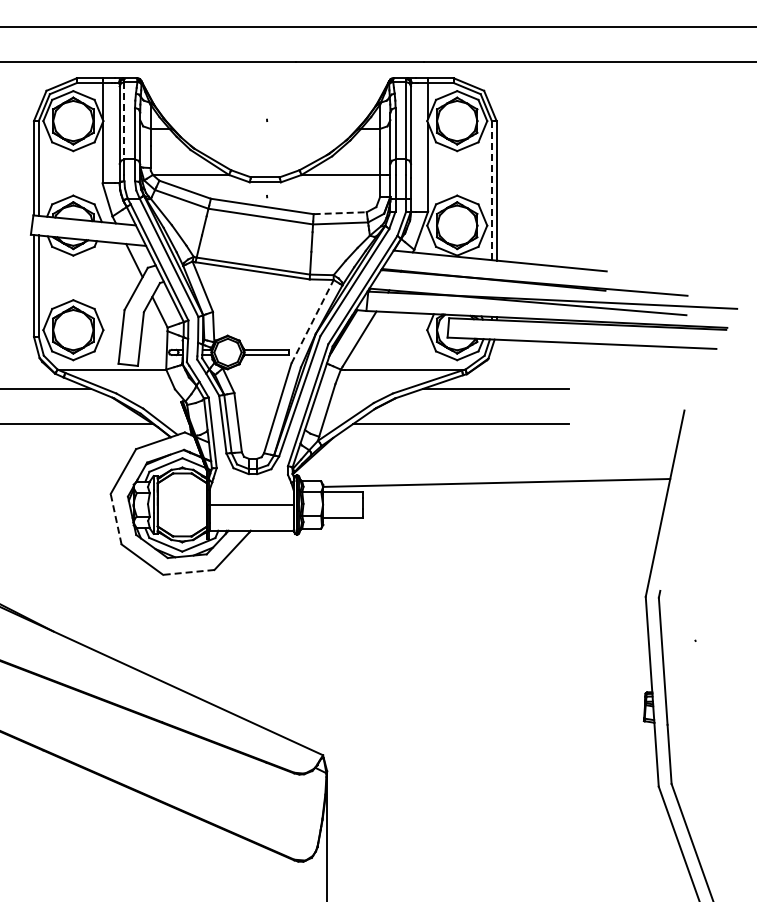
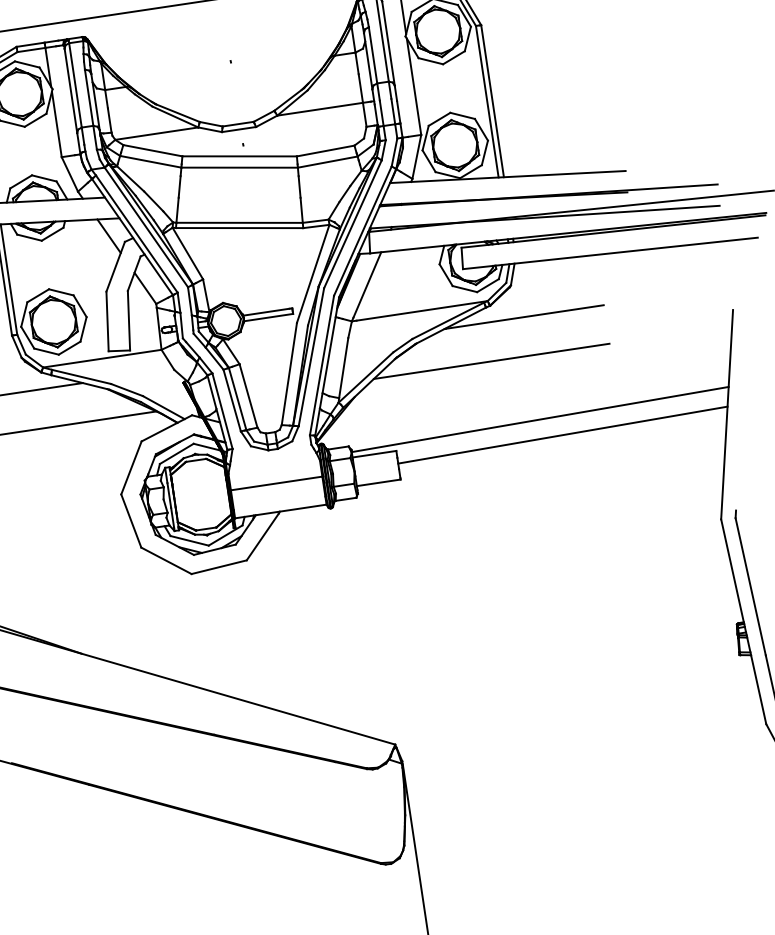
line: (124, 120) -> (75, 85), dashed -> solid
line: (491, 190) -> (486, 101), dashed -> solid
line: (340, 213) -> (326, 151), dashed -> solid
line: (312, 321) -> (313, 273), dashed -> solid
line: (514, 499) -> (562, 434), added
line: (116, 519) -> (131, 521), dashed -> solid
line: (188, 572) -> (218, 567), dashed -> solid

